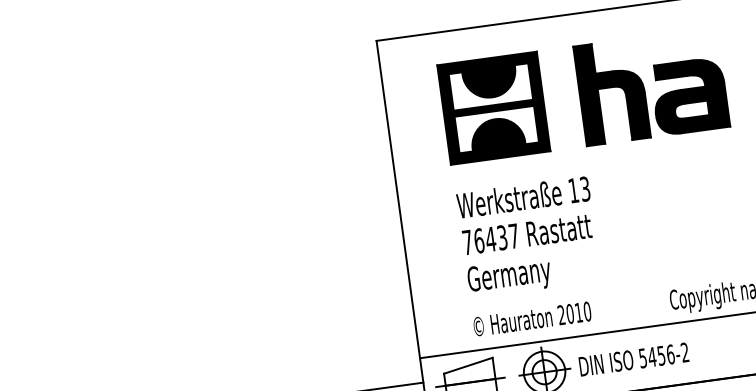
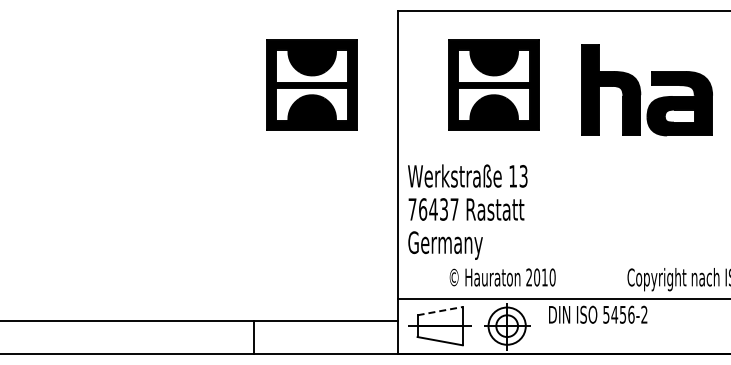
part: (651, 86) -> (646, 90), moved
part: (291, 134) -> (311, 84), added
text: (528, 236) -> (467, 211), moved
text: (634, 359) -> (598, 314), moved
line: (468, 366) -> (440, 311), solid -> dashed

